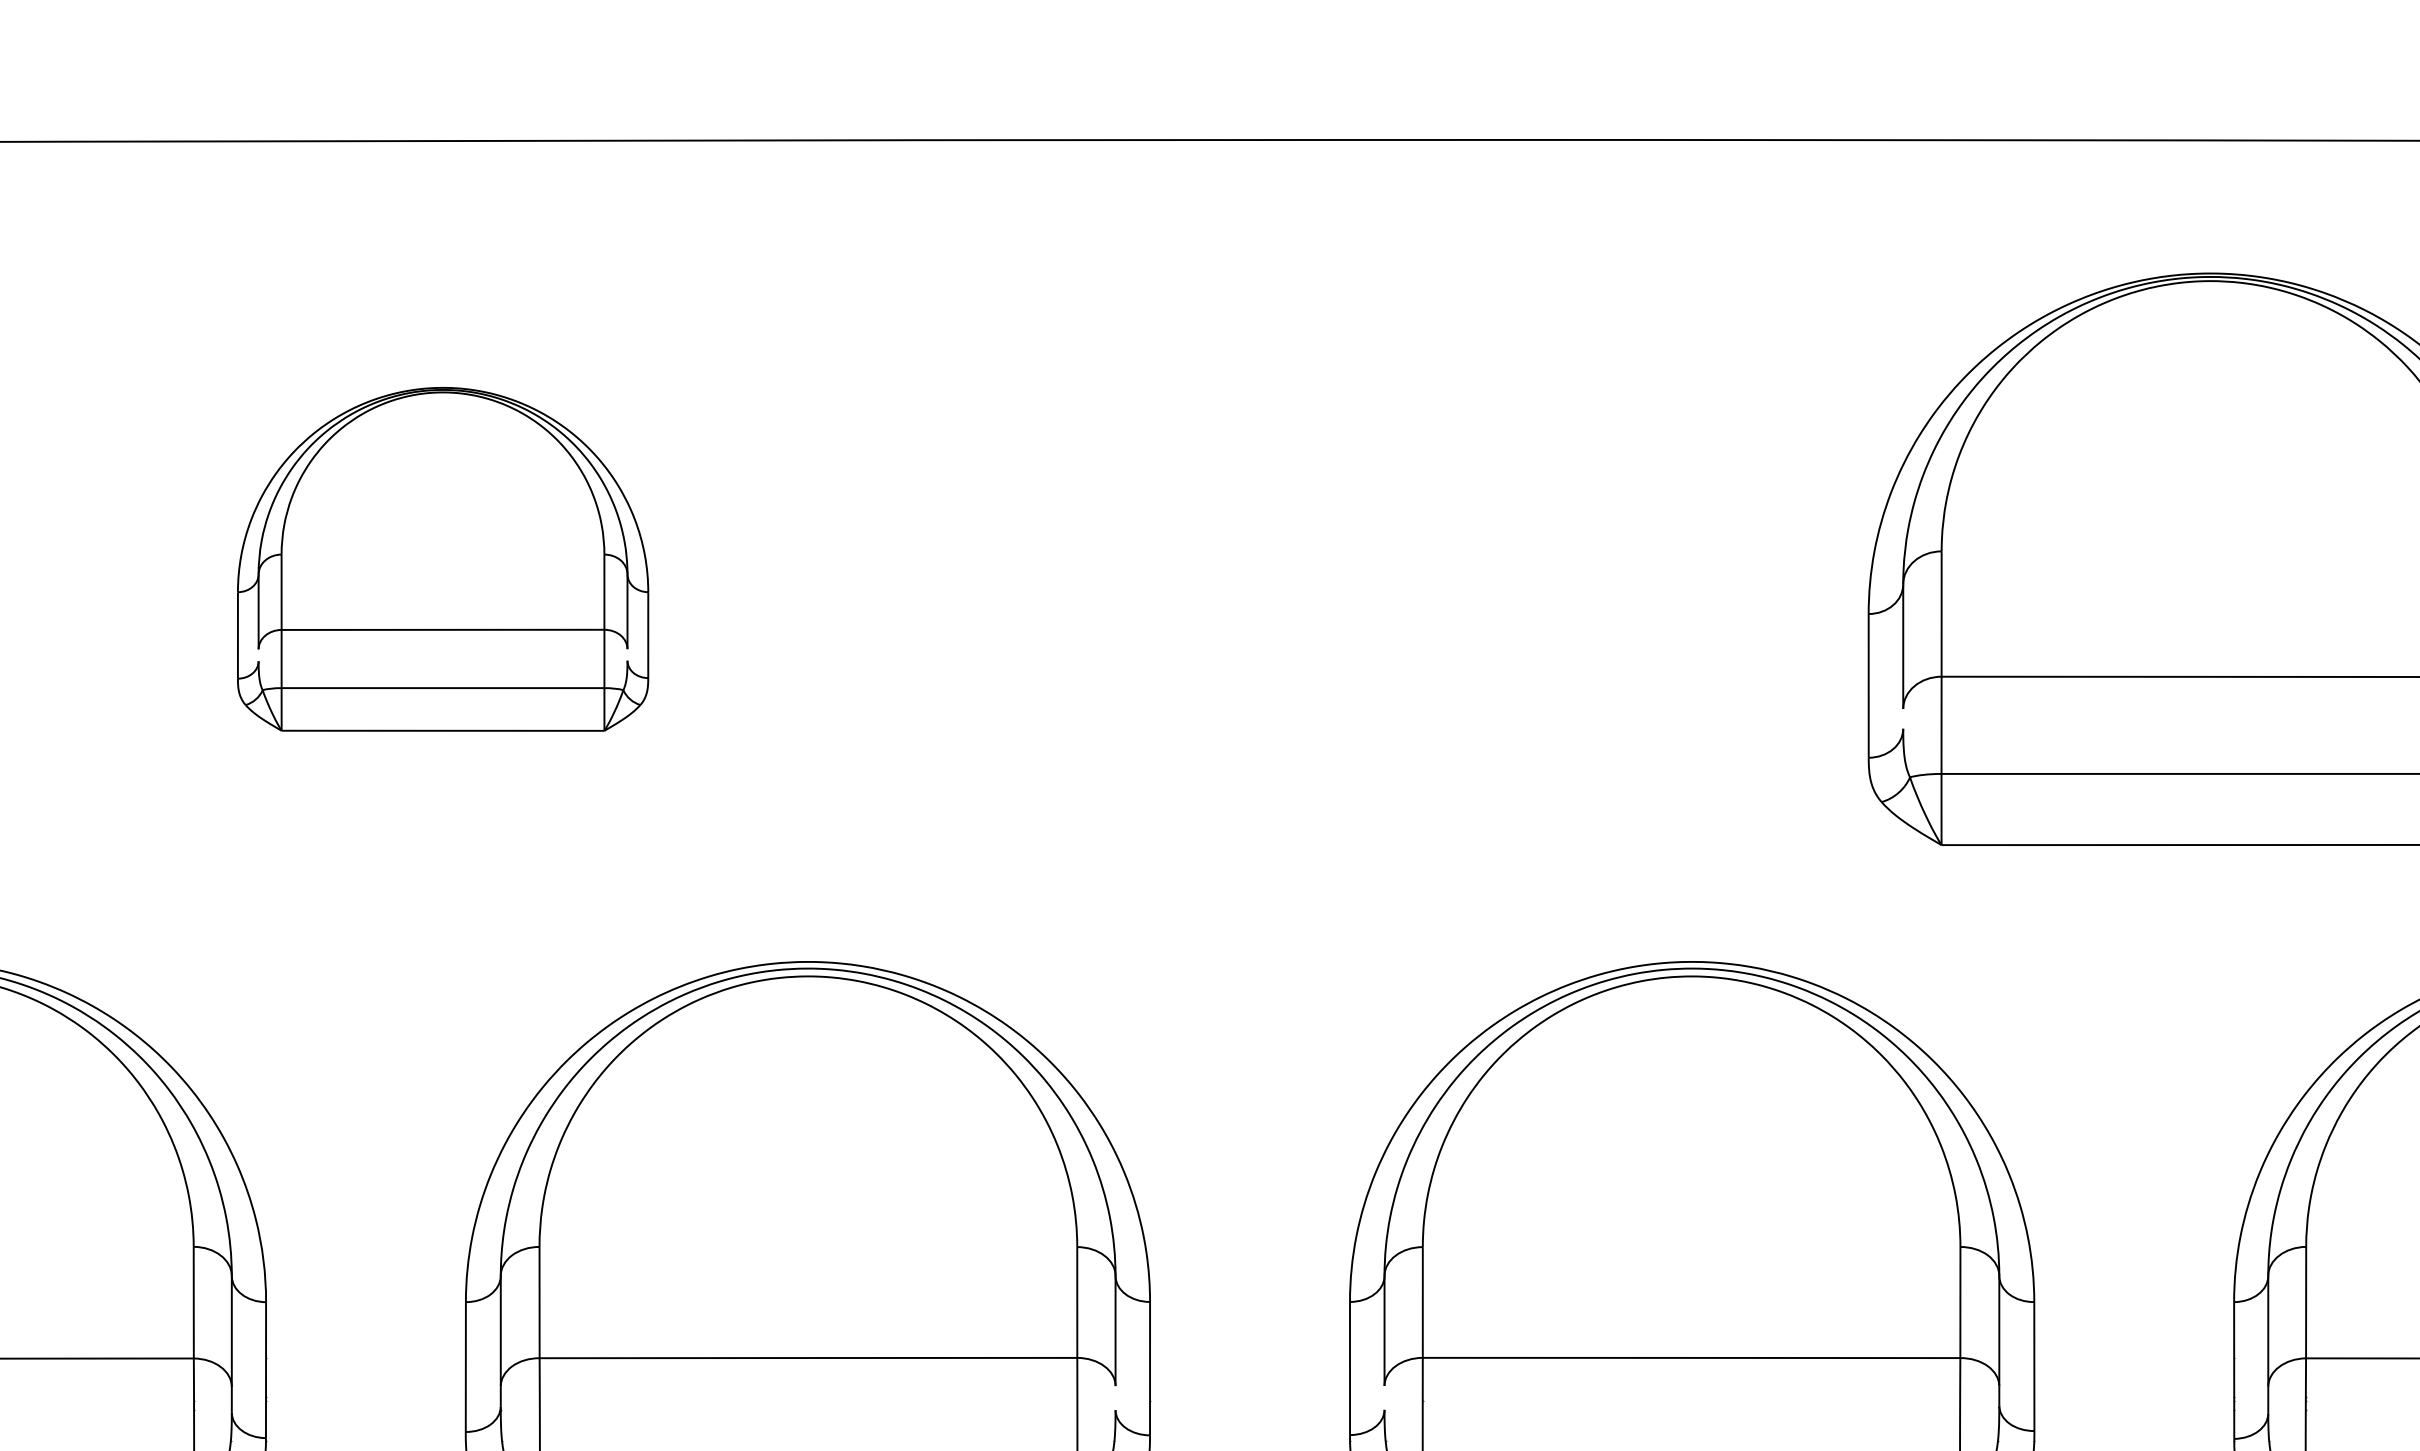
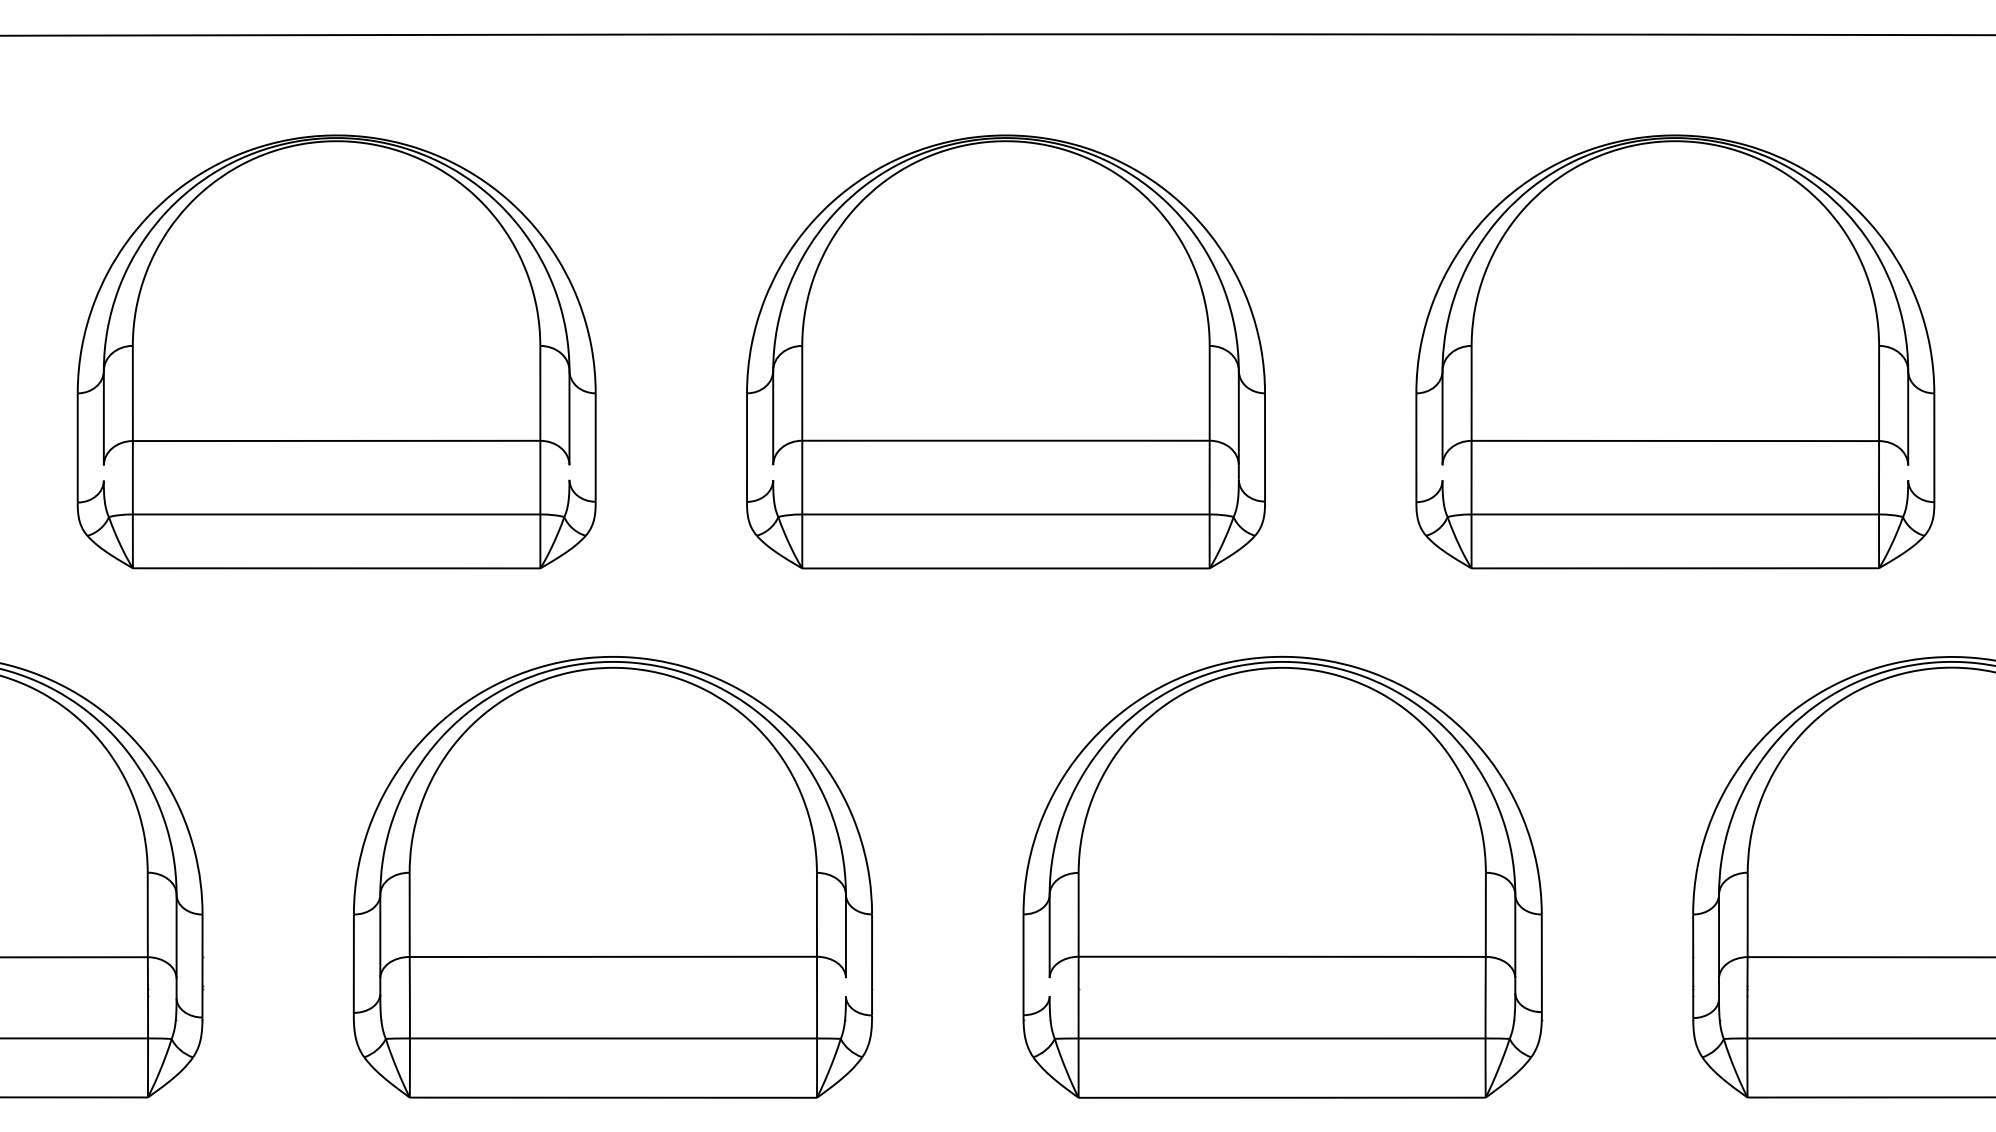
part: (442, 558) -> (336, 351), size x1.67
part: (1326, 558) -> (1005, 351), added

